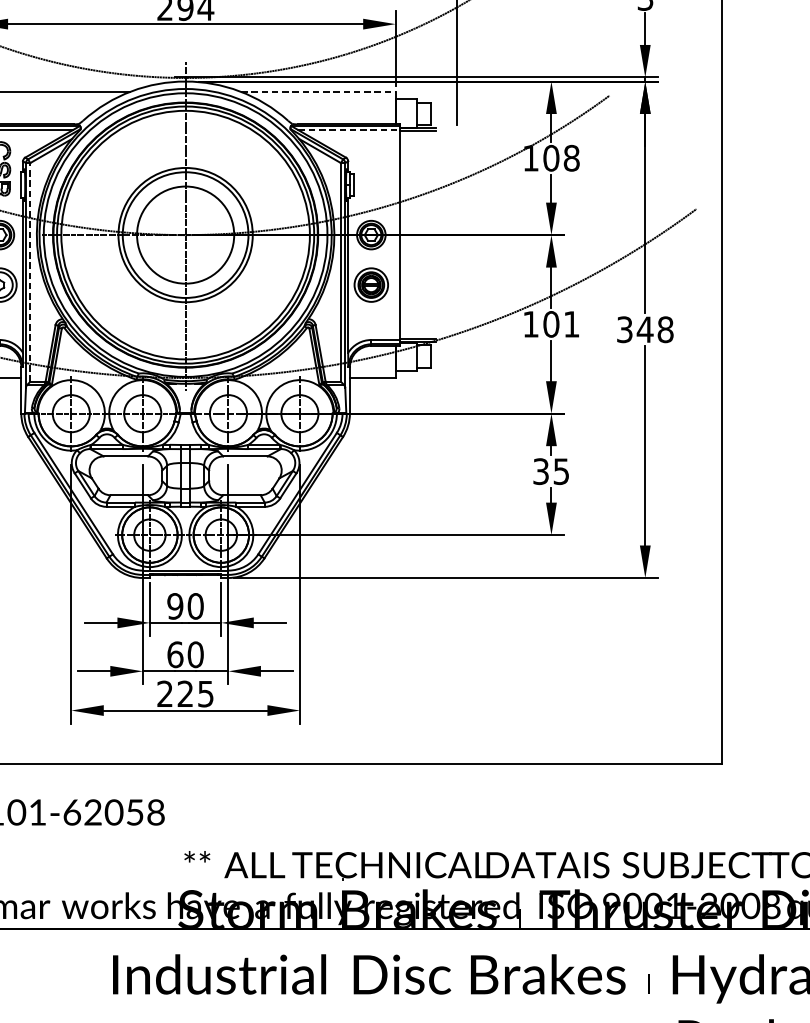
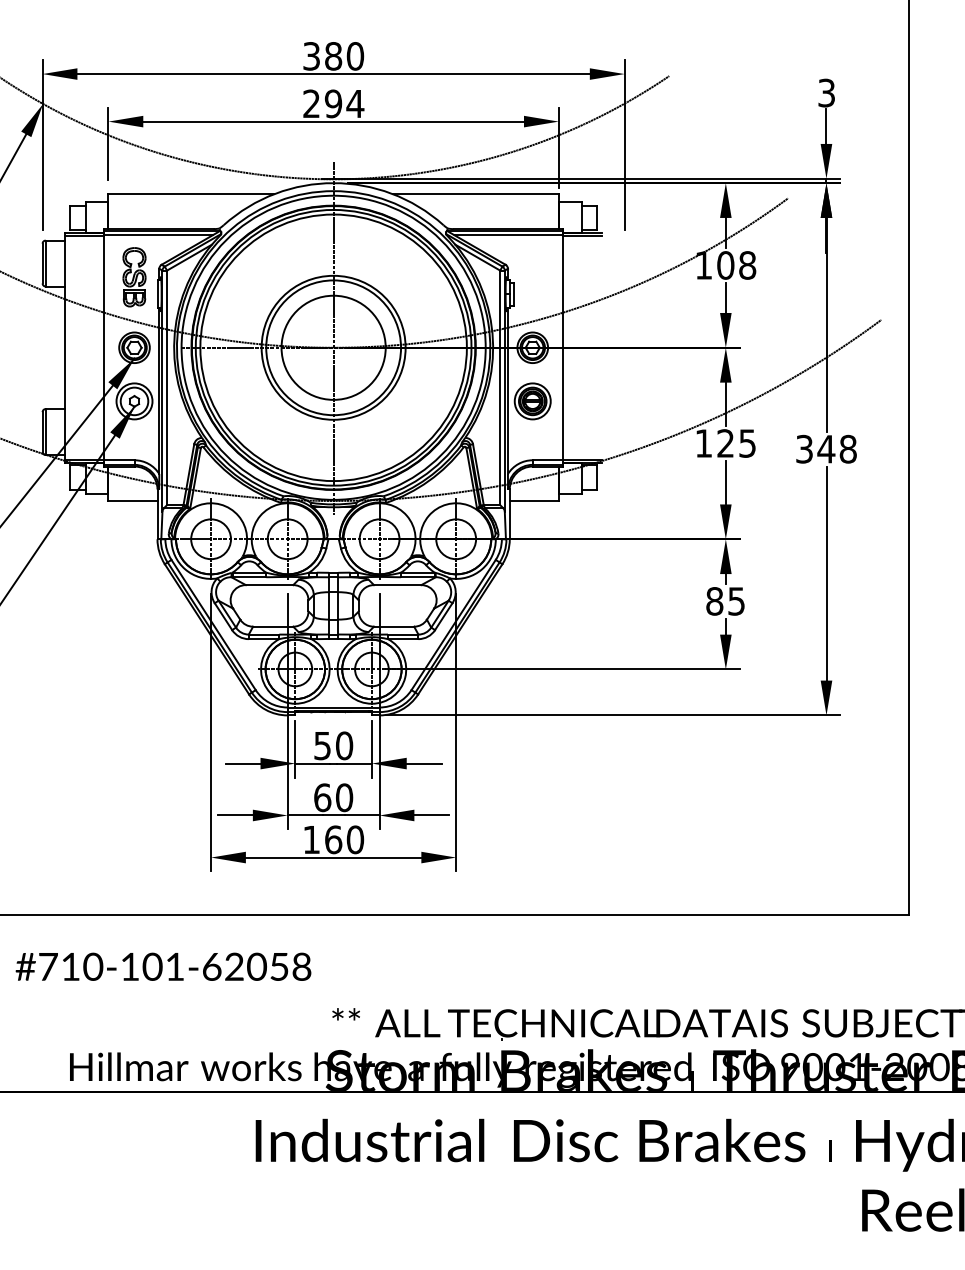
line: (317, 92) -> (475, 194), dashed -> solid
line: (349, 130) -> (509, 235), dashed -> solid
line: (30, 272) -> (167, 387), dashed -> solid
text: (561, 324) -> (736, 443), 101 -> 125
text: (540, 471) -> (714, 601), 35 -> 85
text: (175, 606) -> (322, 745), 90 -> 50
text: (185, 693) -> (333, 839), 225 -> 160

